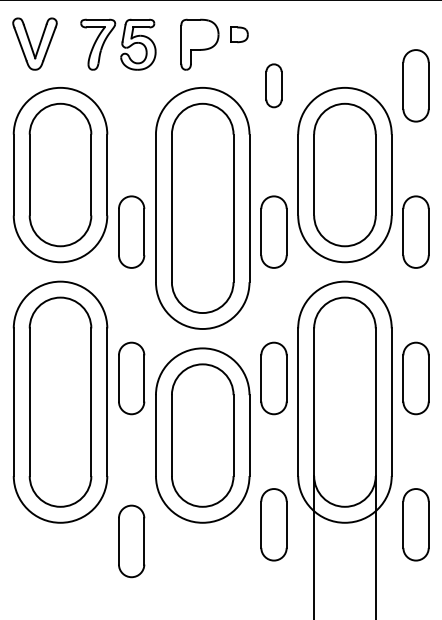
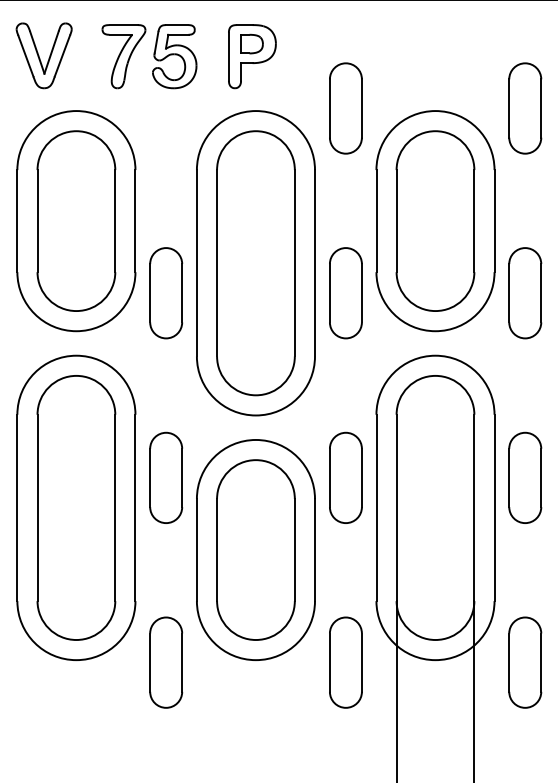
part: (238, 34) -> (251, 43), moved
part: (273, 85) -> (345, 108), size x1.67
part: (131, 541) -> (166, 662), moved

